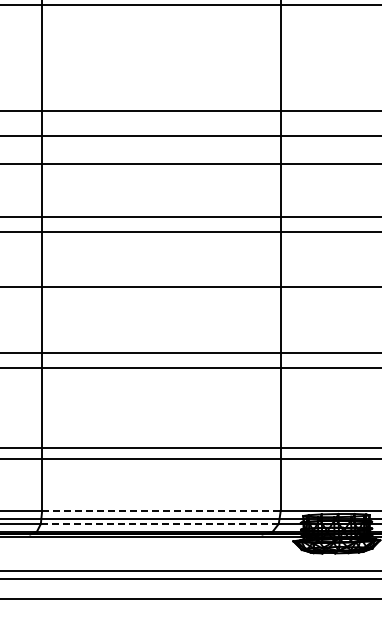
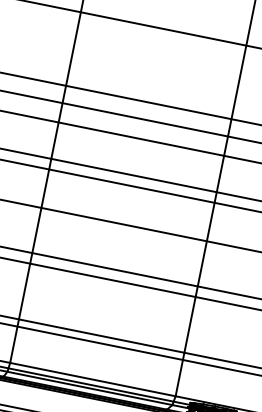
line: (161, 510) -> (93, 379), dashed -> solid
line: (159, 524) -> (89, 388), dashed -> solid

